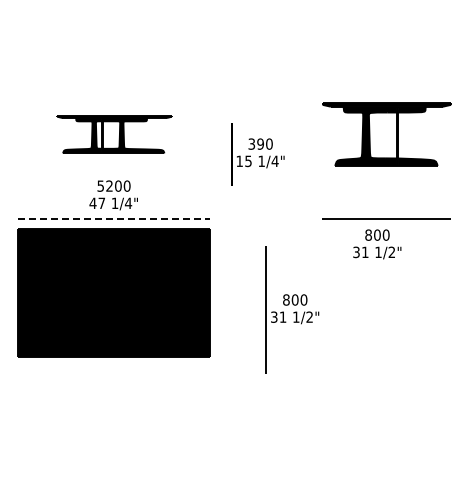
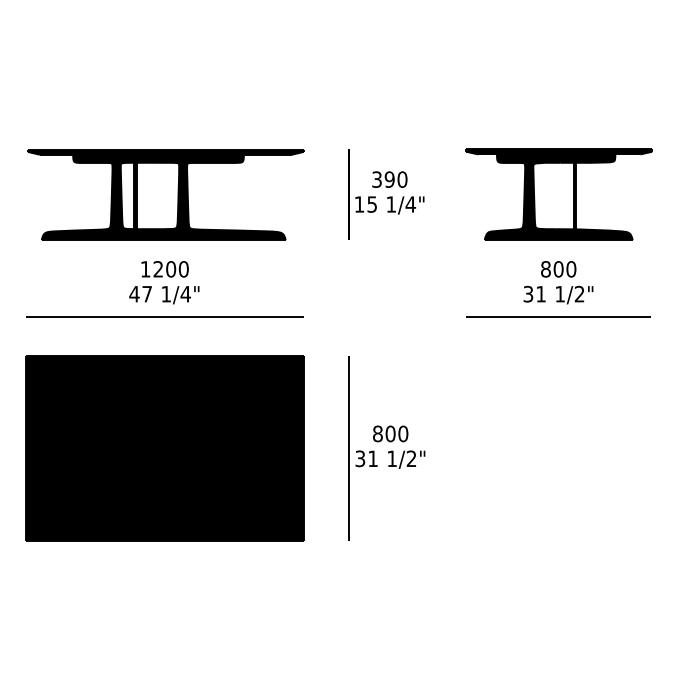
part: (114, 134) -> (165, 194), size x1.67
part: (257, 154) -> (385, 194), moved
text: (100, 185) -> (145, 268), 5200 -> 1200
line: (114, 218) -> (165, 316), dashed -> solid
text: (377, 244) -> (558, 282), moved
part: (113, 292) -> (164, 447), moved
part: (292, 309) -> (386, 447), moved

